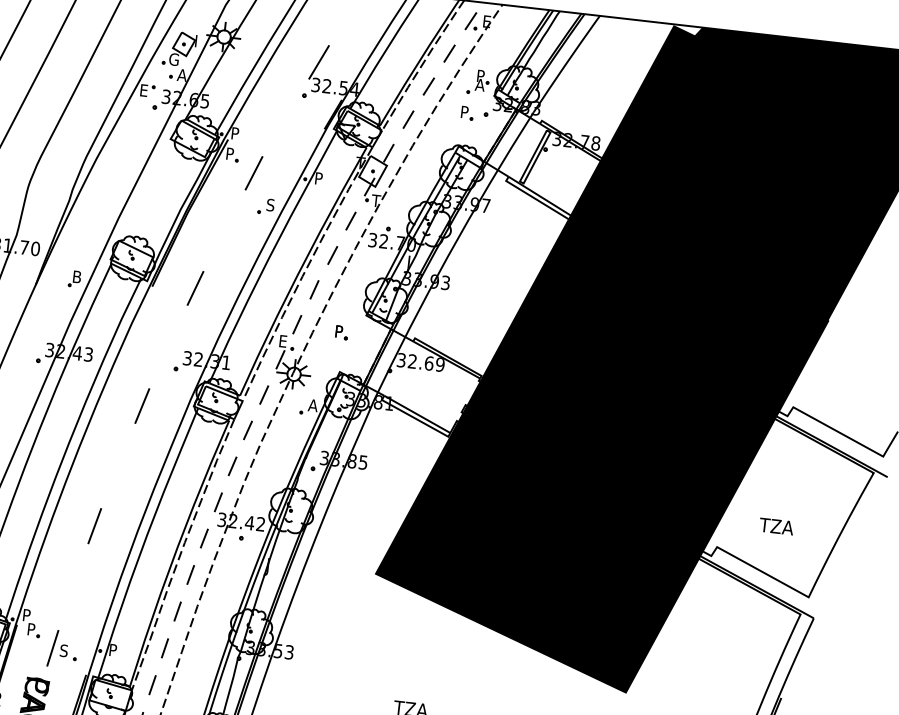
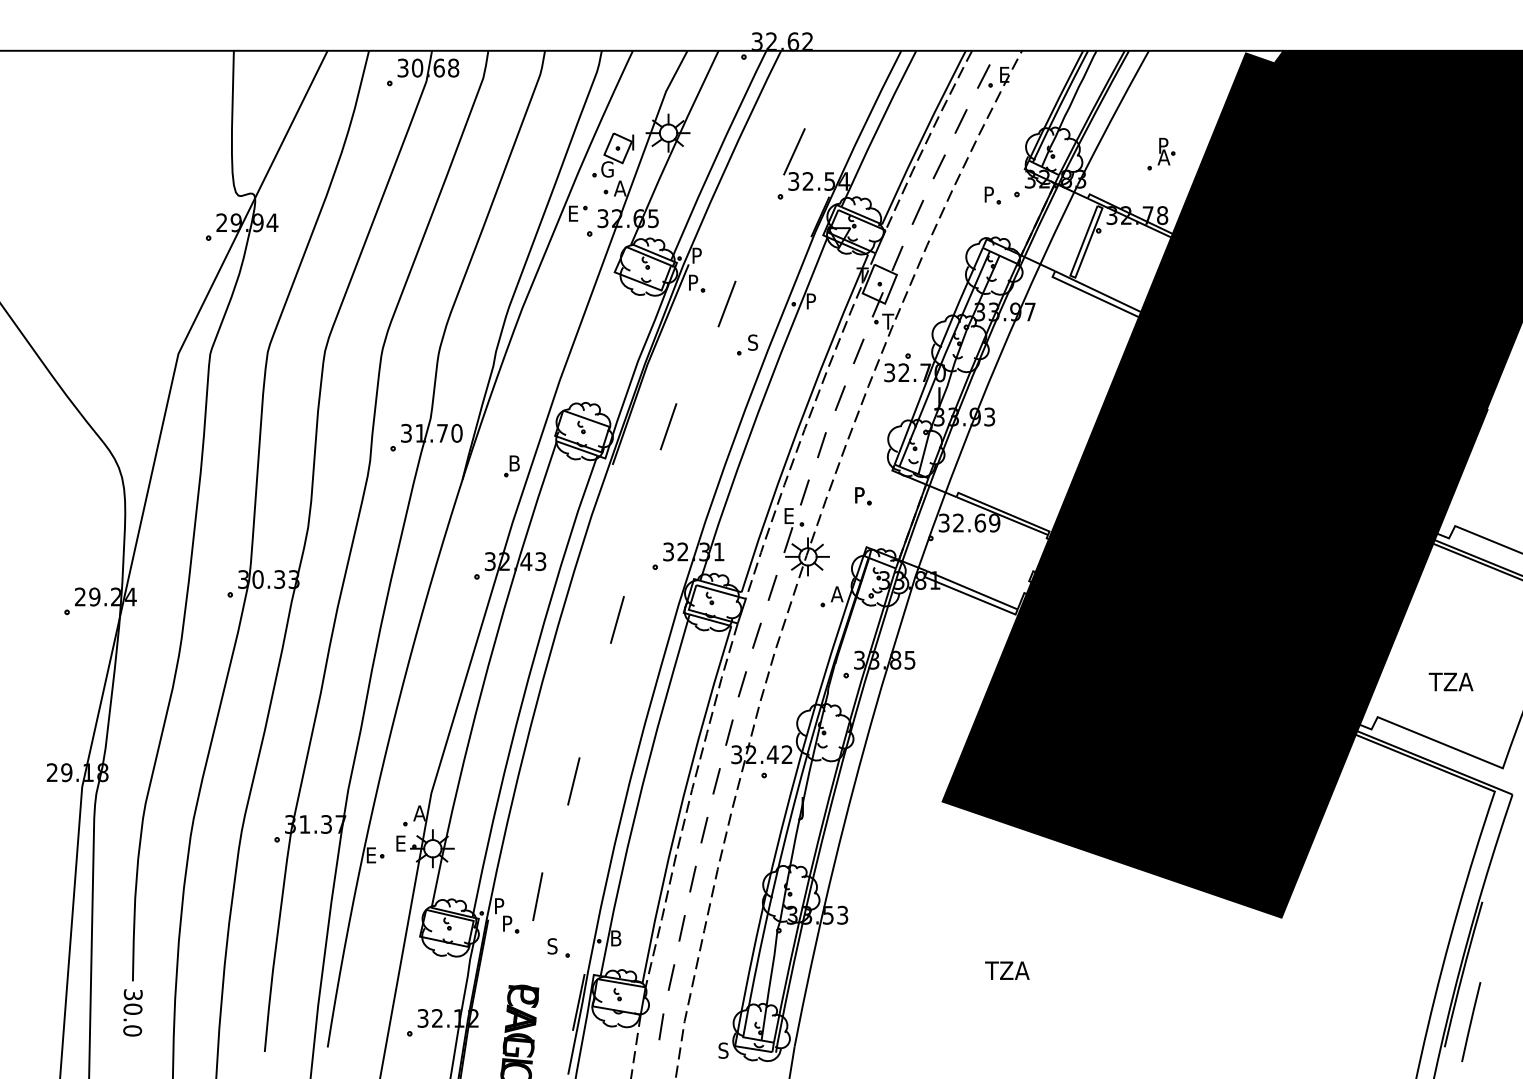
part: (478, 81) -> (1161, 153), moved
line: (195, 288) -> (668, 426), moved
line: (52, 648) -> (537, 896), moved
text: (114, 650) -> (617, 938), P -> B

